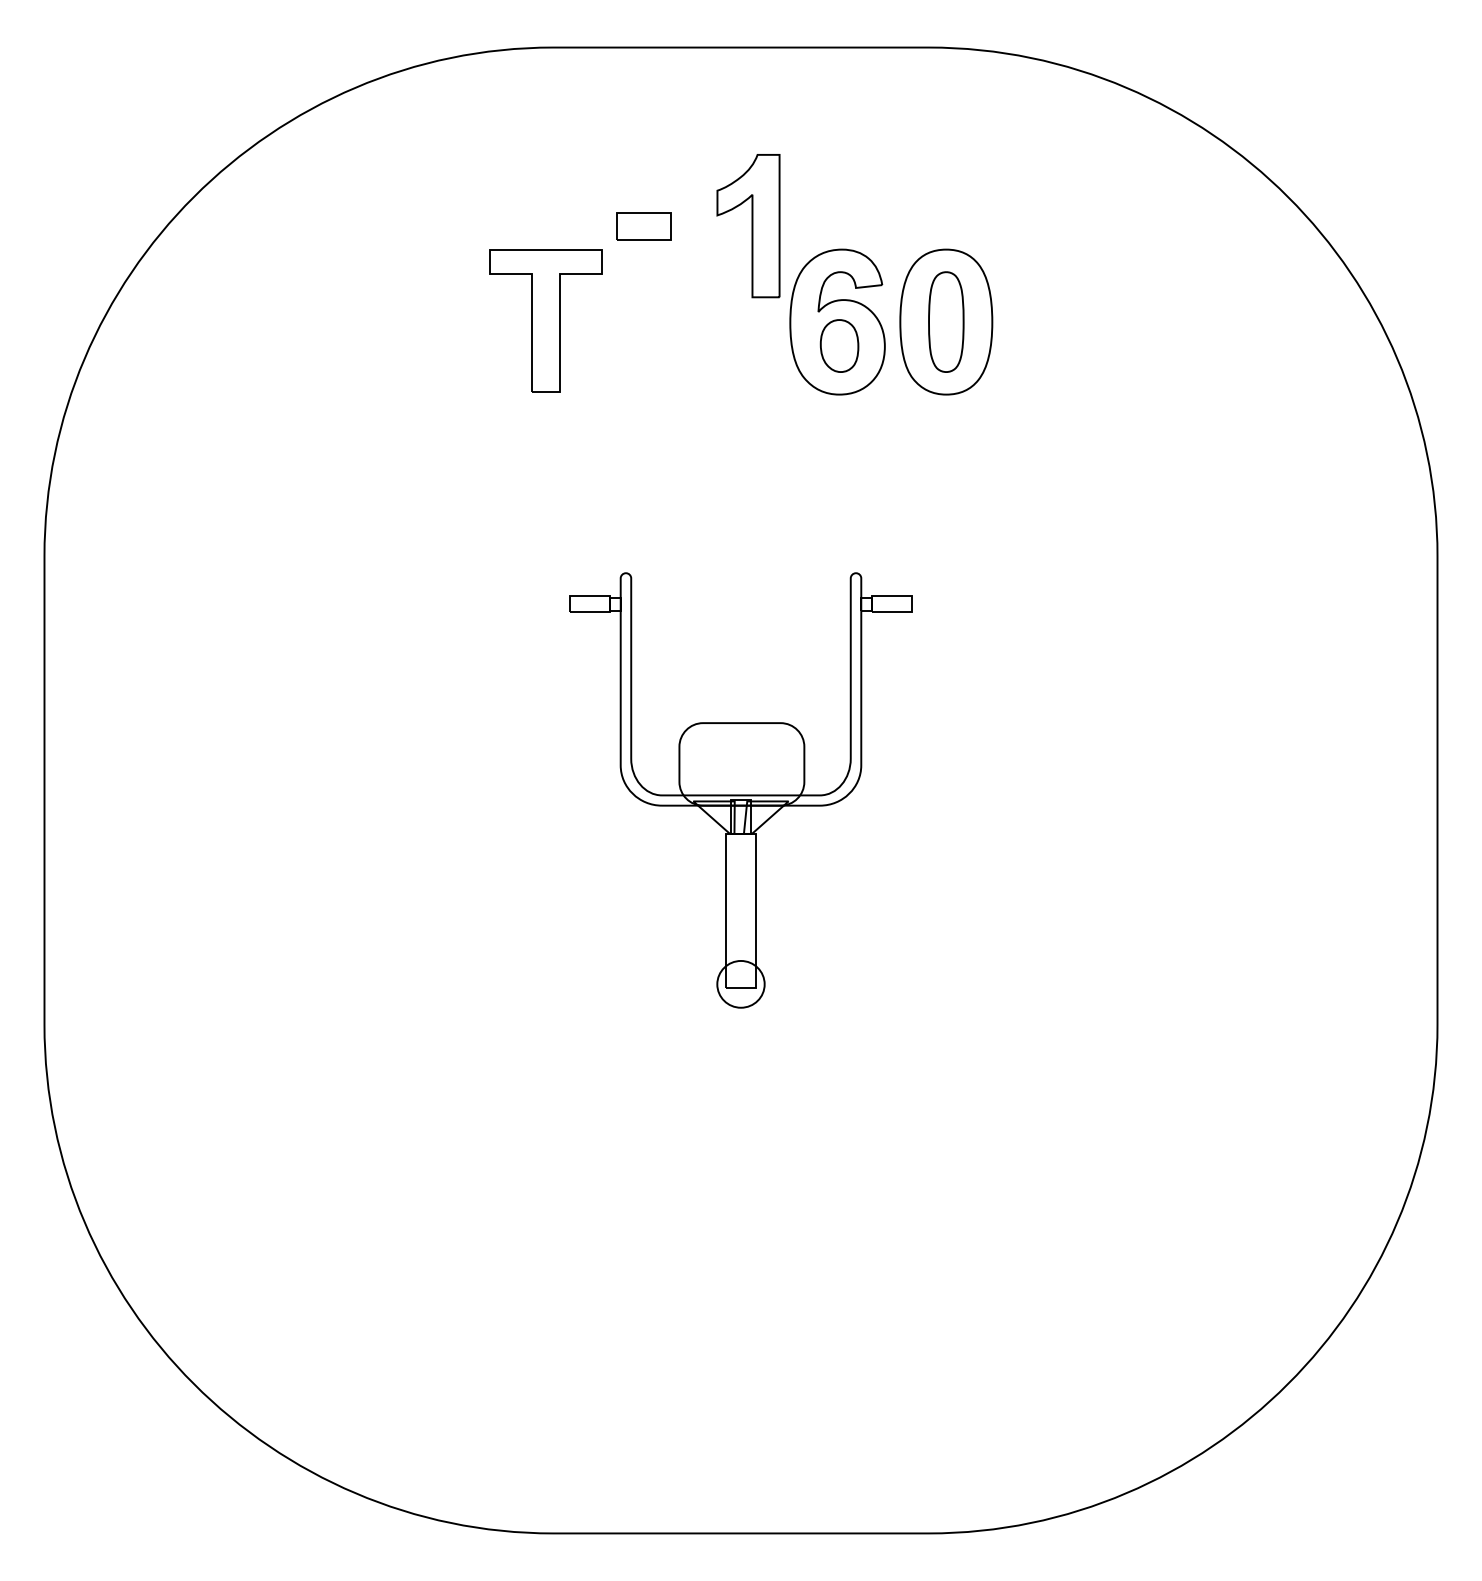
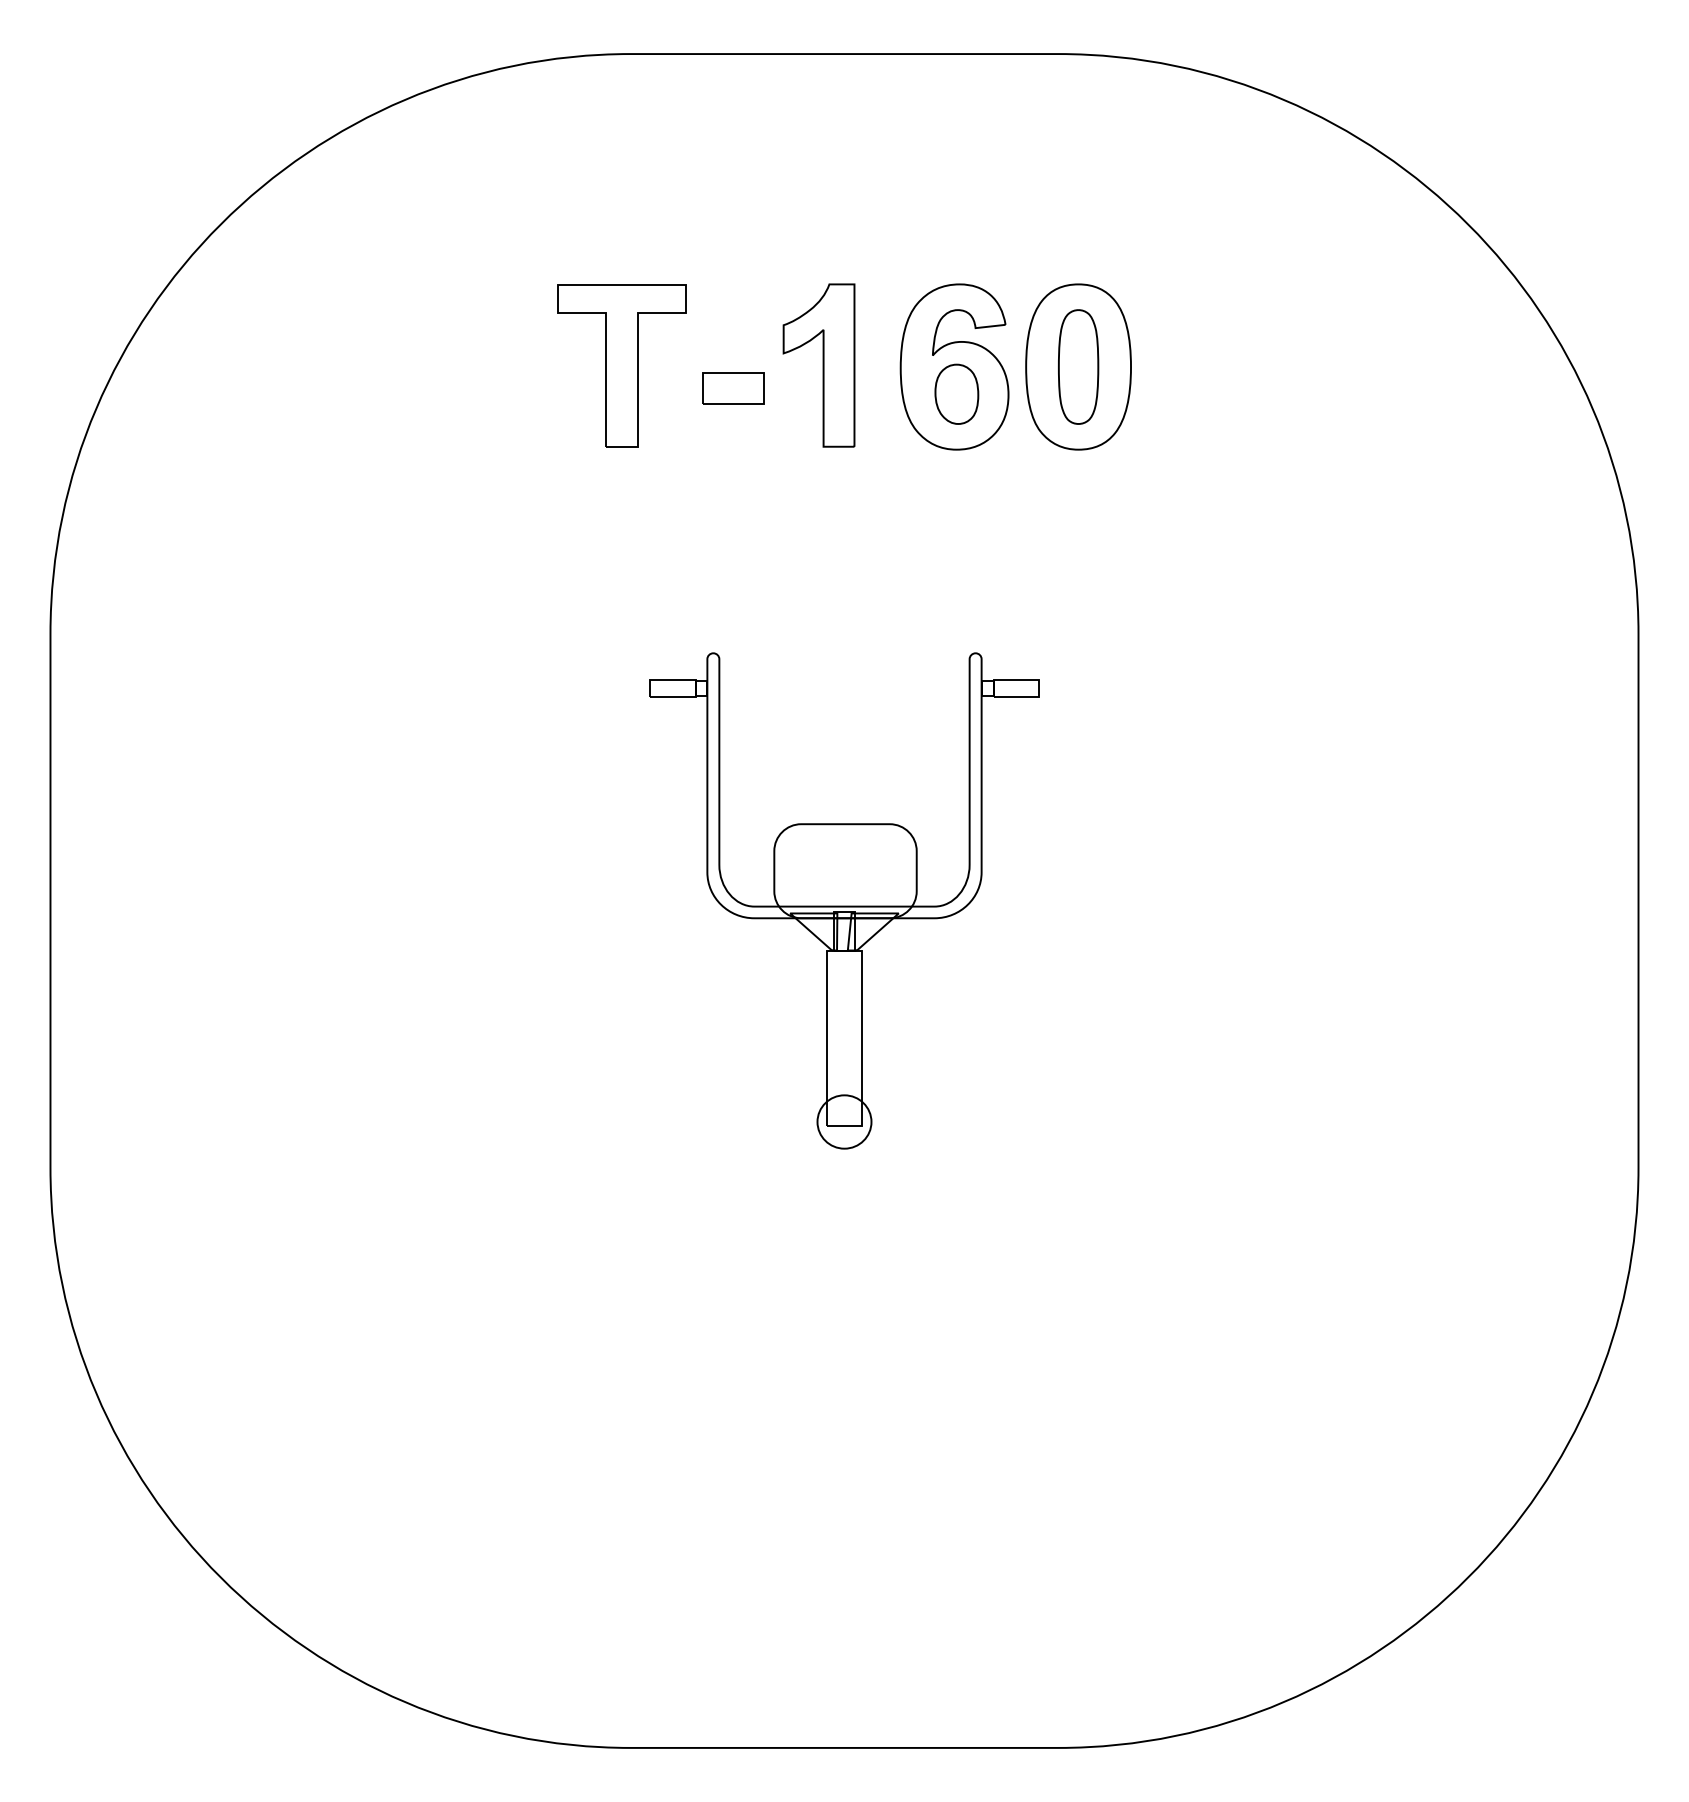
part: (643, 226) -> (733, 388), moved
part: (748, 226) -> (818, 365), moved

